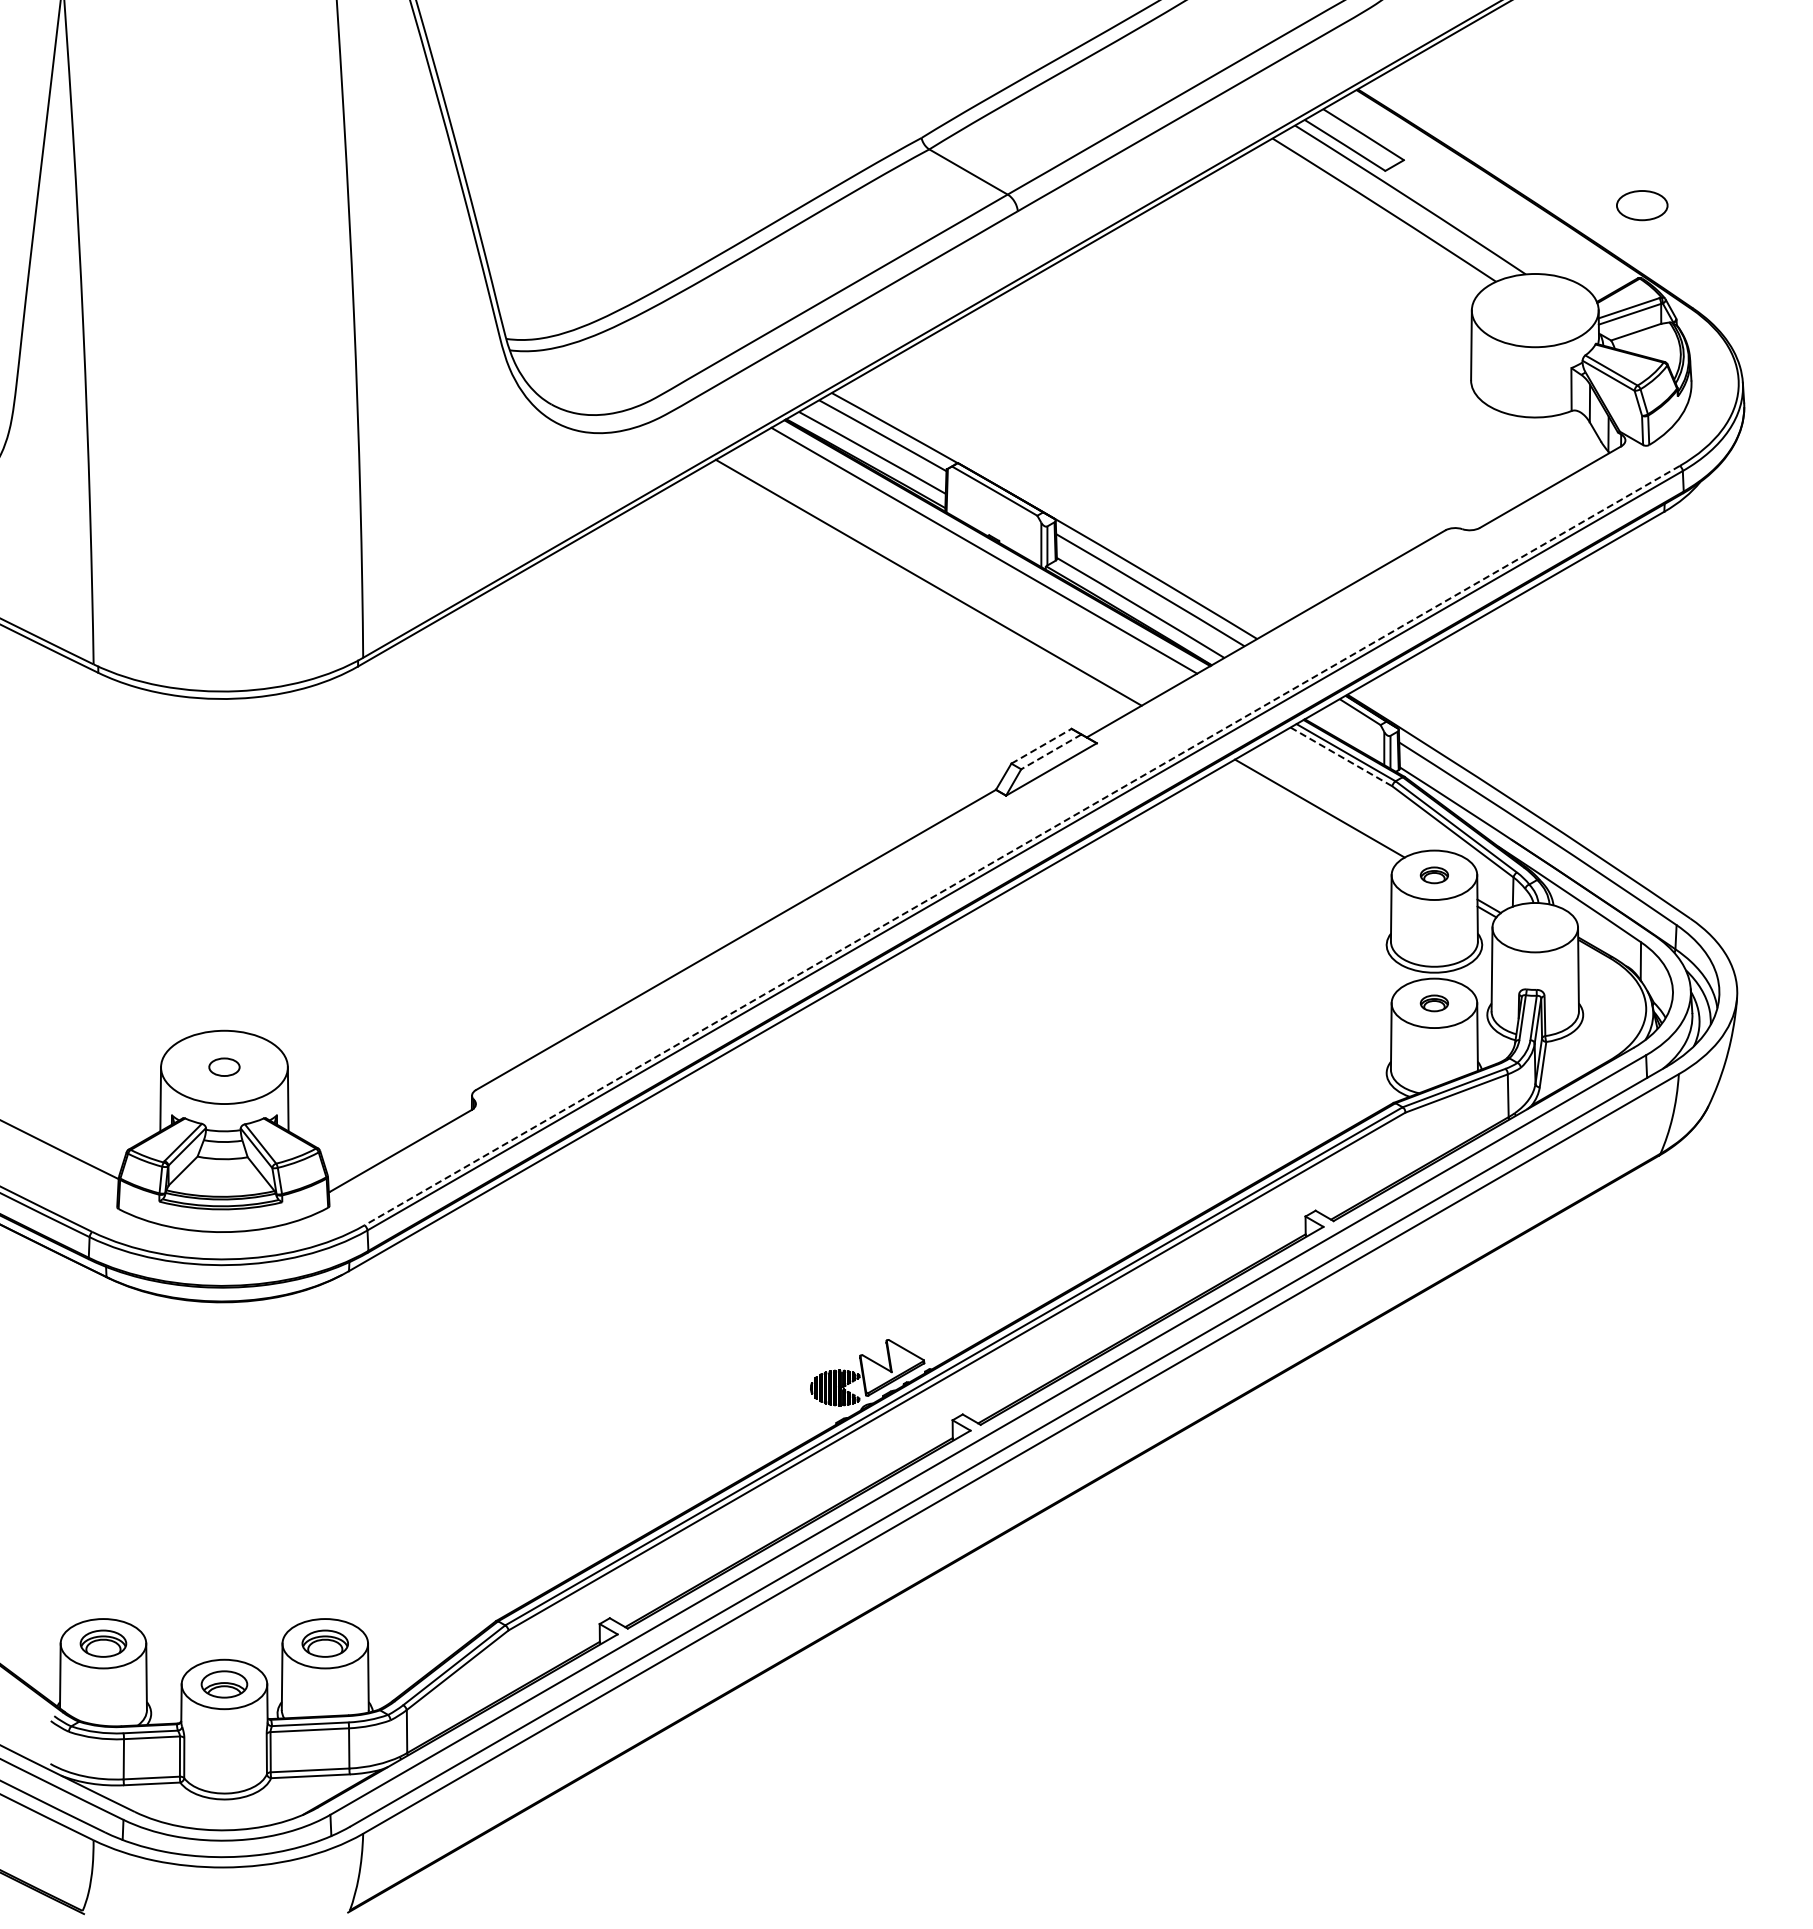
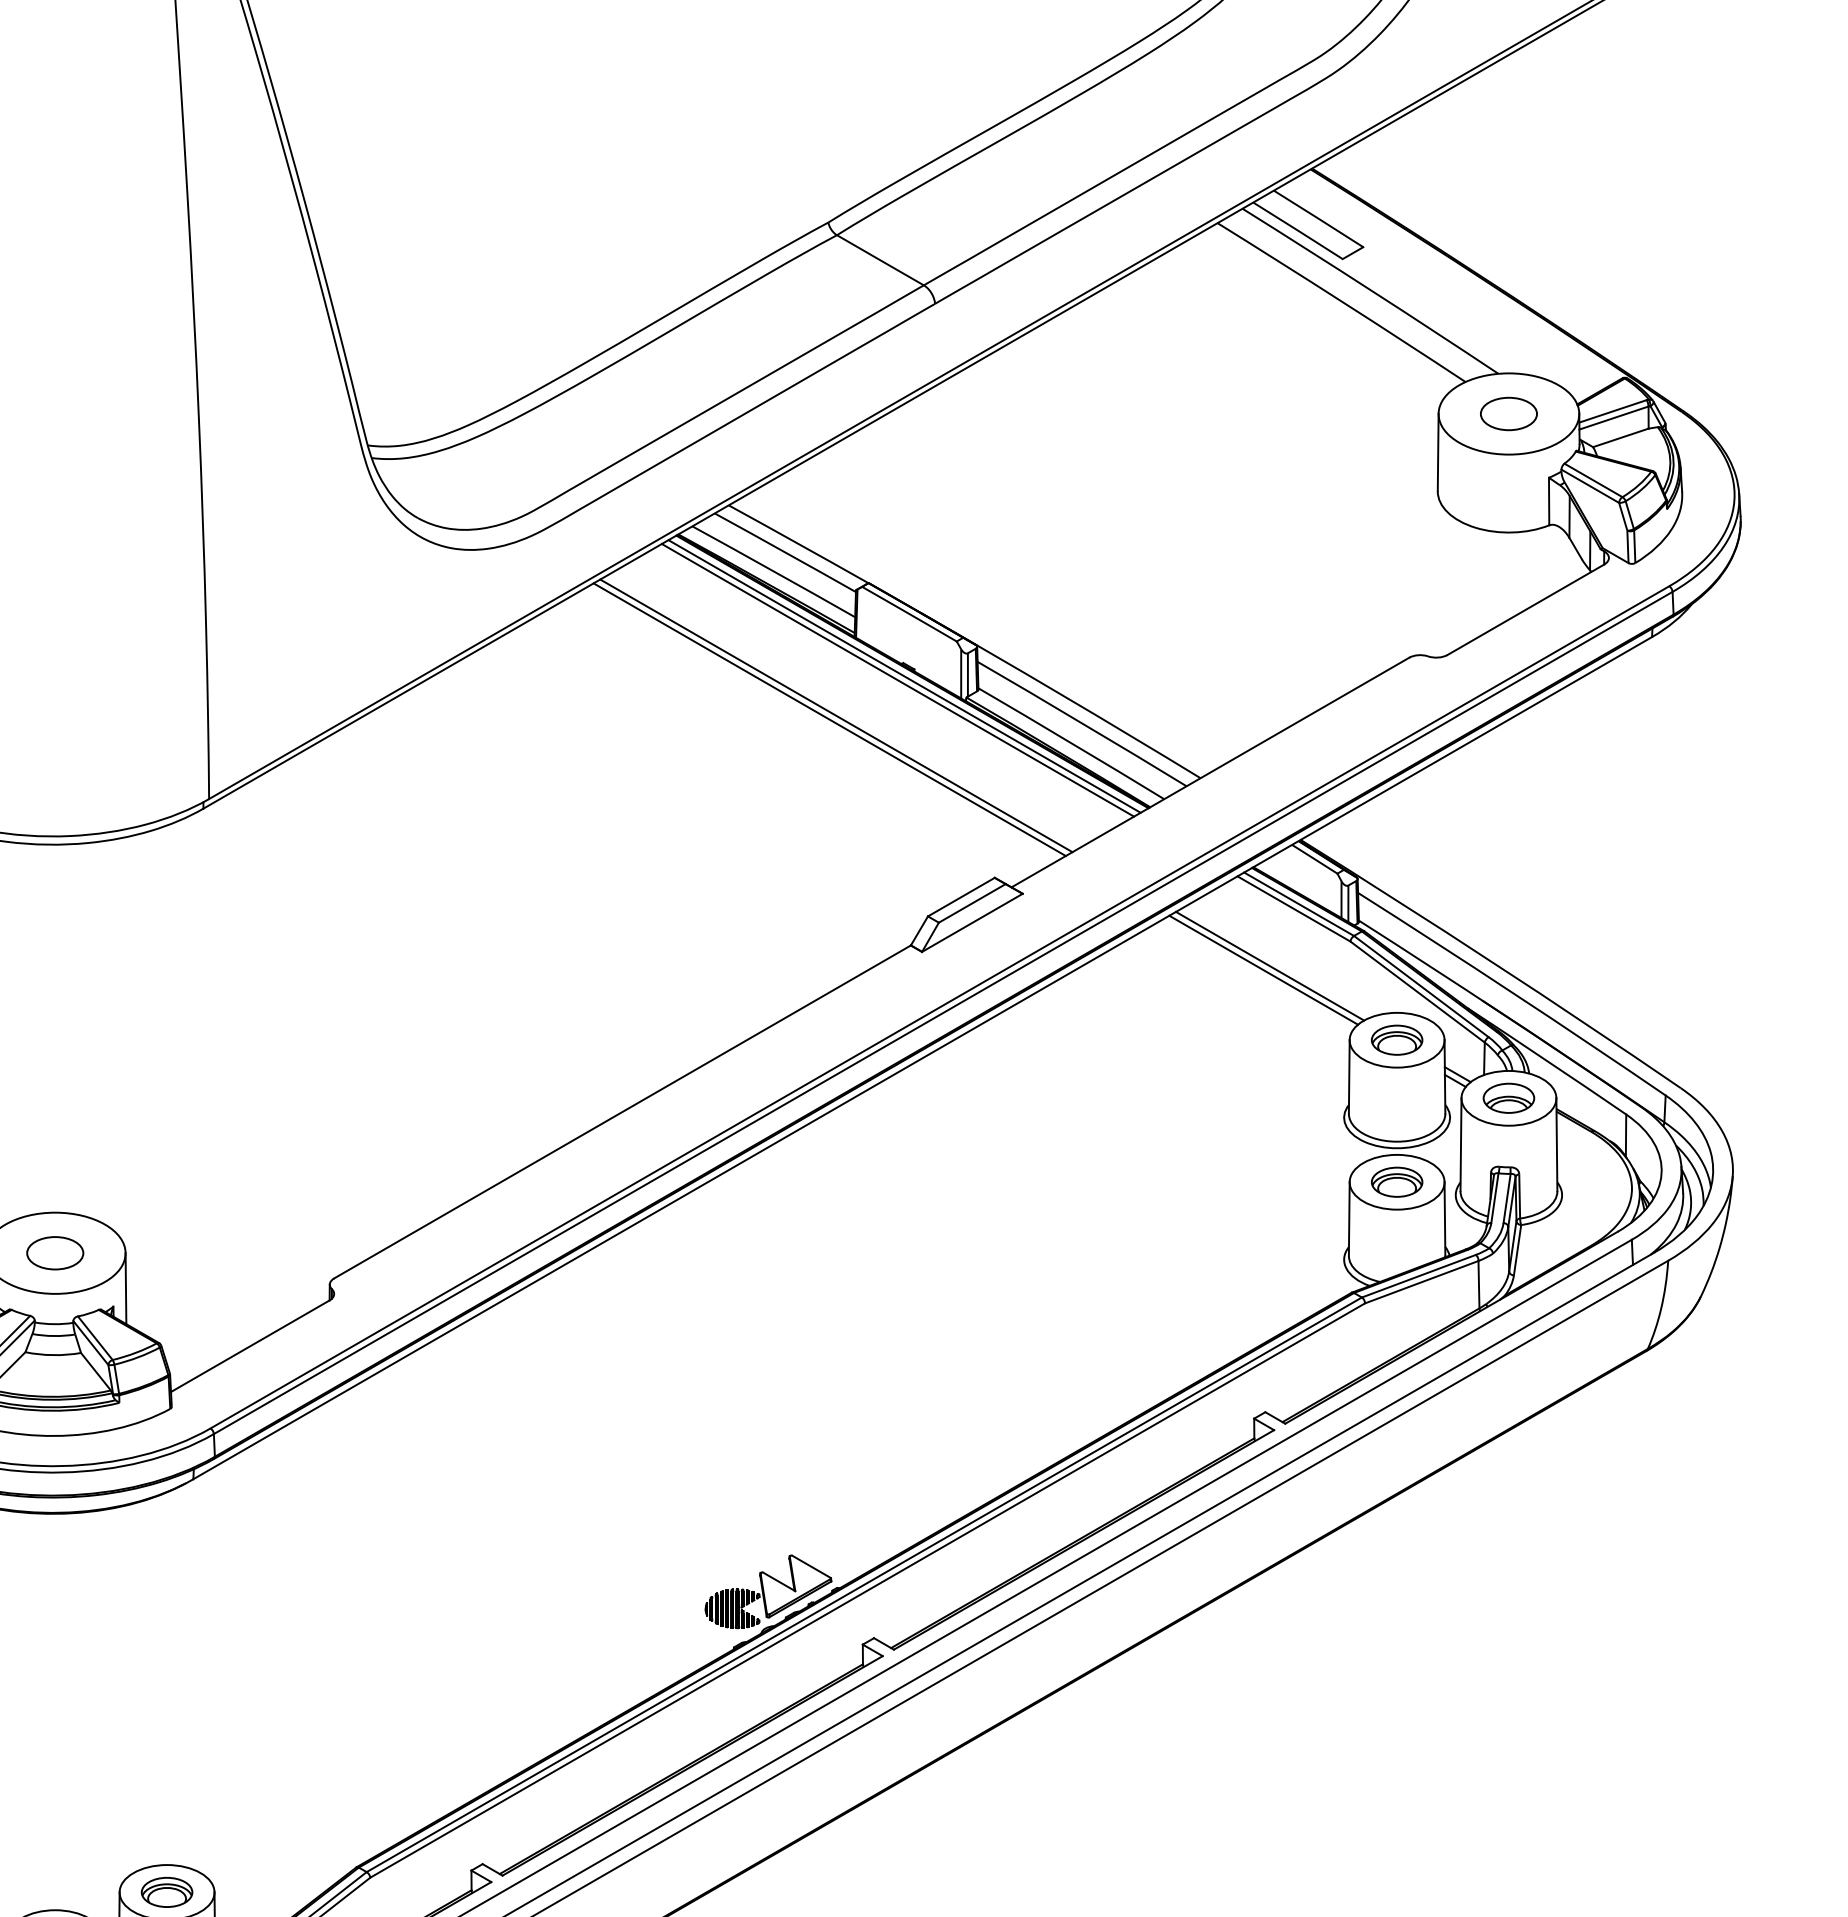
part: (1642, 205) -> (1509, 413), moved
line: (990, 547) -> (904, 676), added
line: (922, 586) -> (829, 719), added
line: (1041, 746) -> (961, 897), dashed -> solid
line: (1051, 751) -> (972, 902), dashed -> solid
line: (1341, 756) -> (1294, 908), dashed -> solid
line: (1314, 812) -> (1264, 970), added
line: (1021, 845) -> (939, 1007), dashed -> solid
part: (1434, 875) -> (1397, 1040), size x1.67
part: (1534, 927) -> (1508, 1098), added
part: (1434, 1003) -> (1397, 1182), size x1.67
part: (224, 1066) -> (55, 1252), size x1.67

